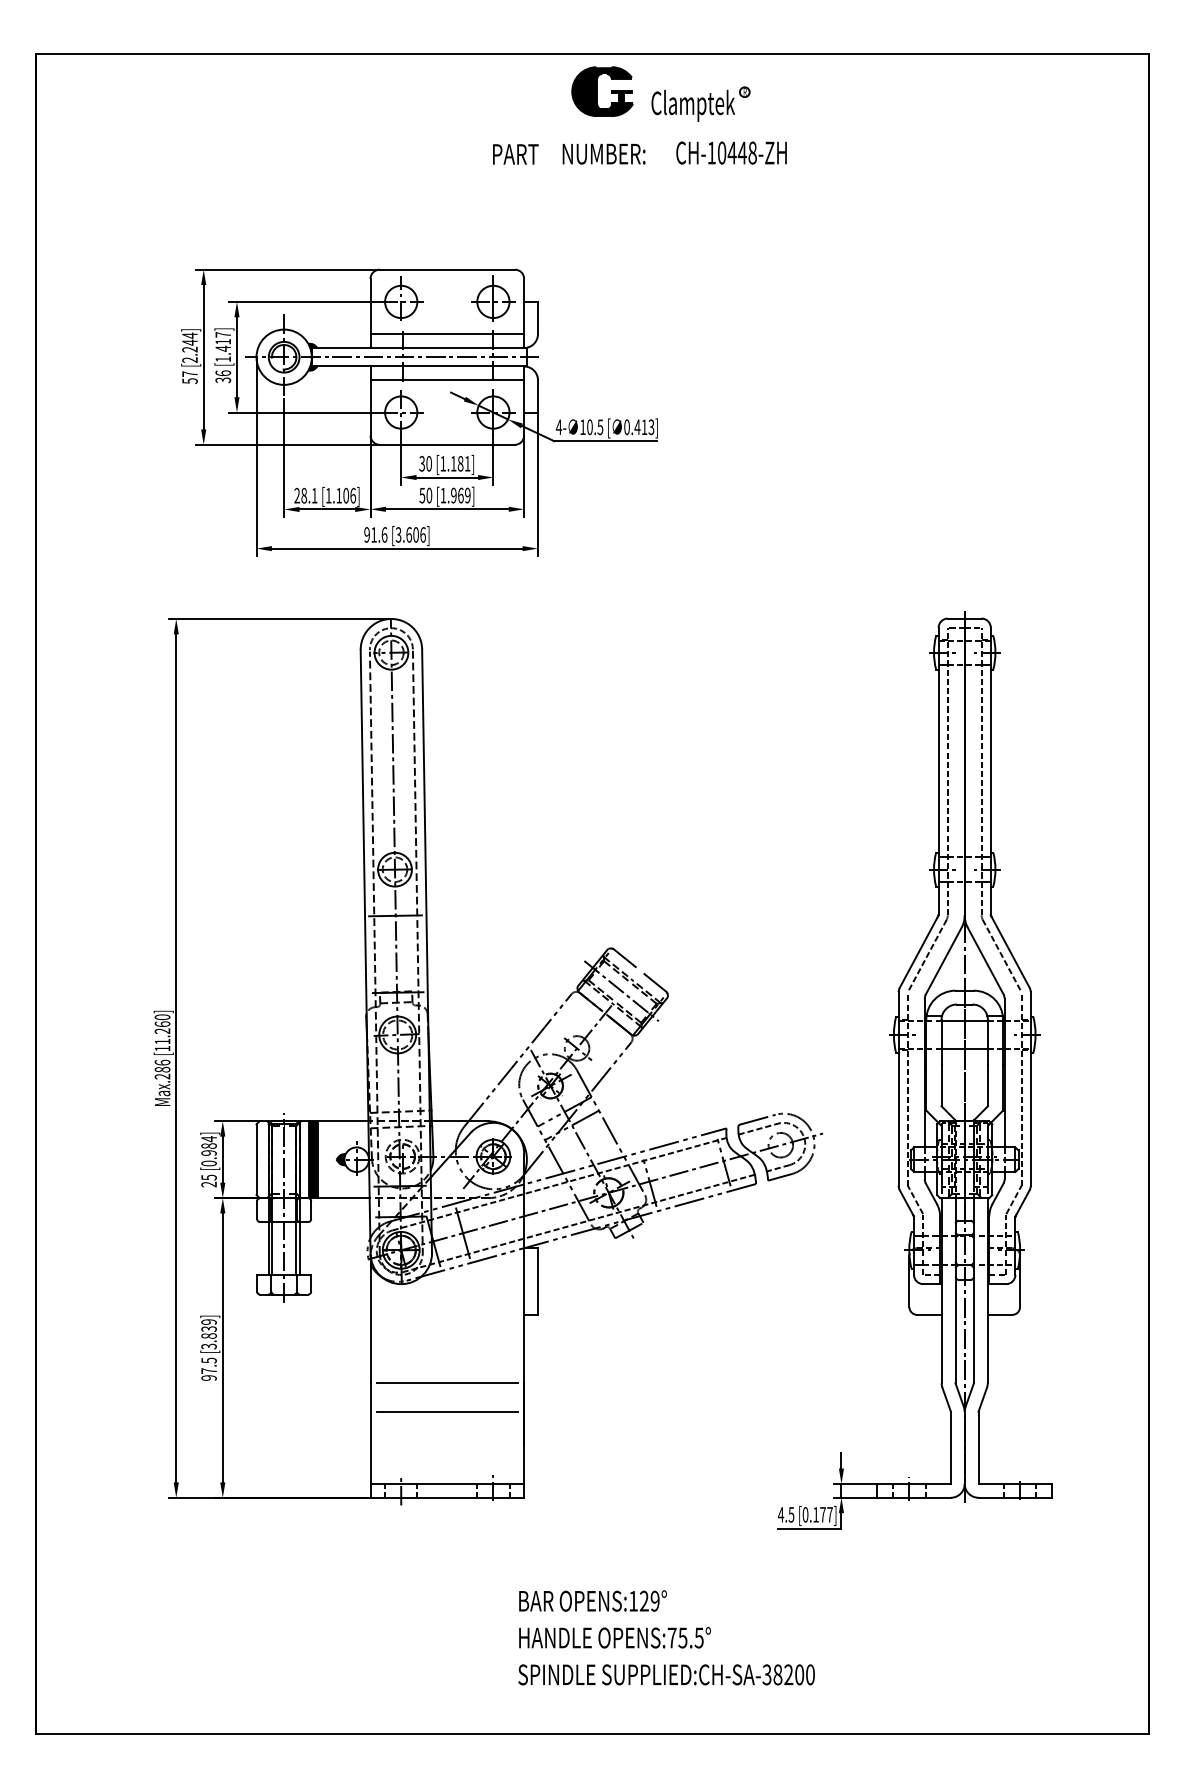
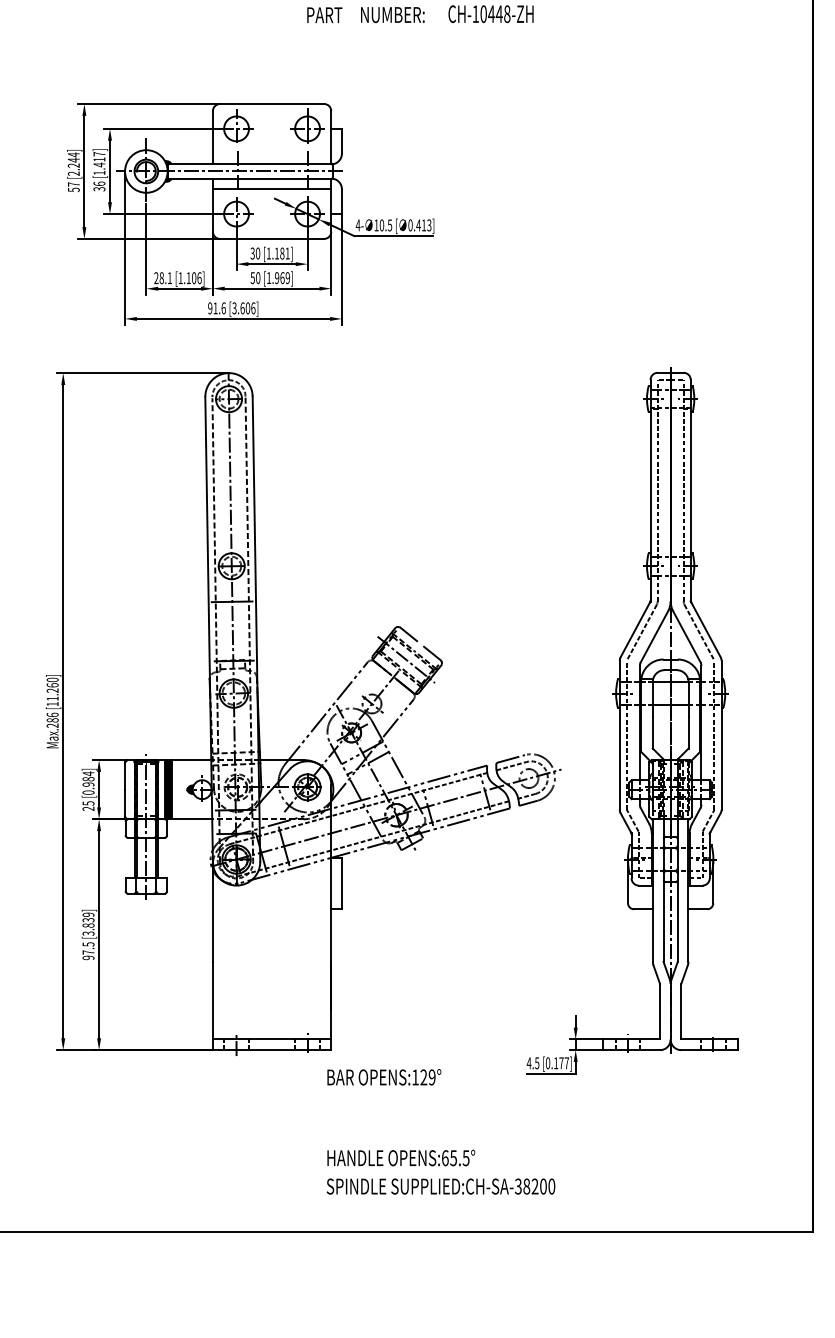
line: (447, 334) -> (272, 153), removed
line: (447, 1383) -> (272, 962), removed
line: (447, 1411) -> (272, 983), removed
text: (592, 1600) -> (383, 1076), moved
text: (671, 1637) -> (444, 1157), OPENS:75.5° -> OPENS:65.5°

